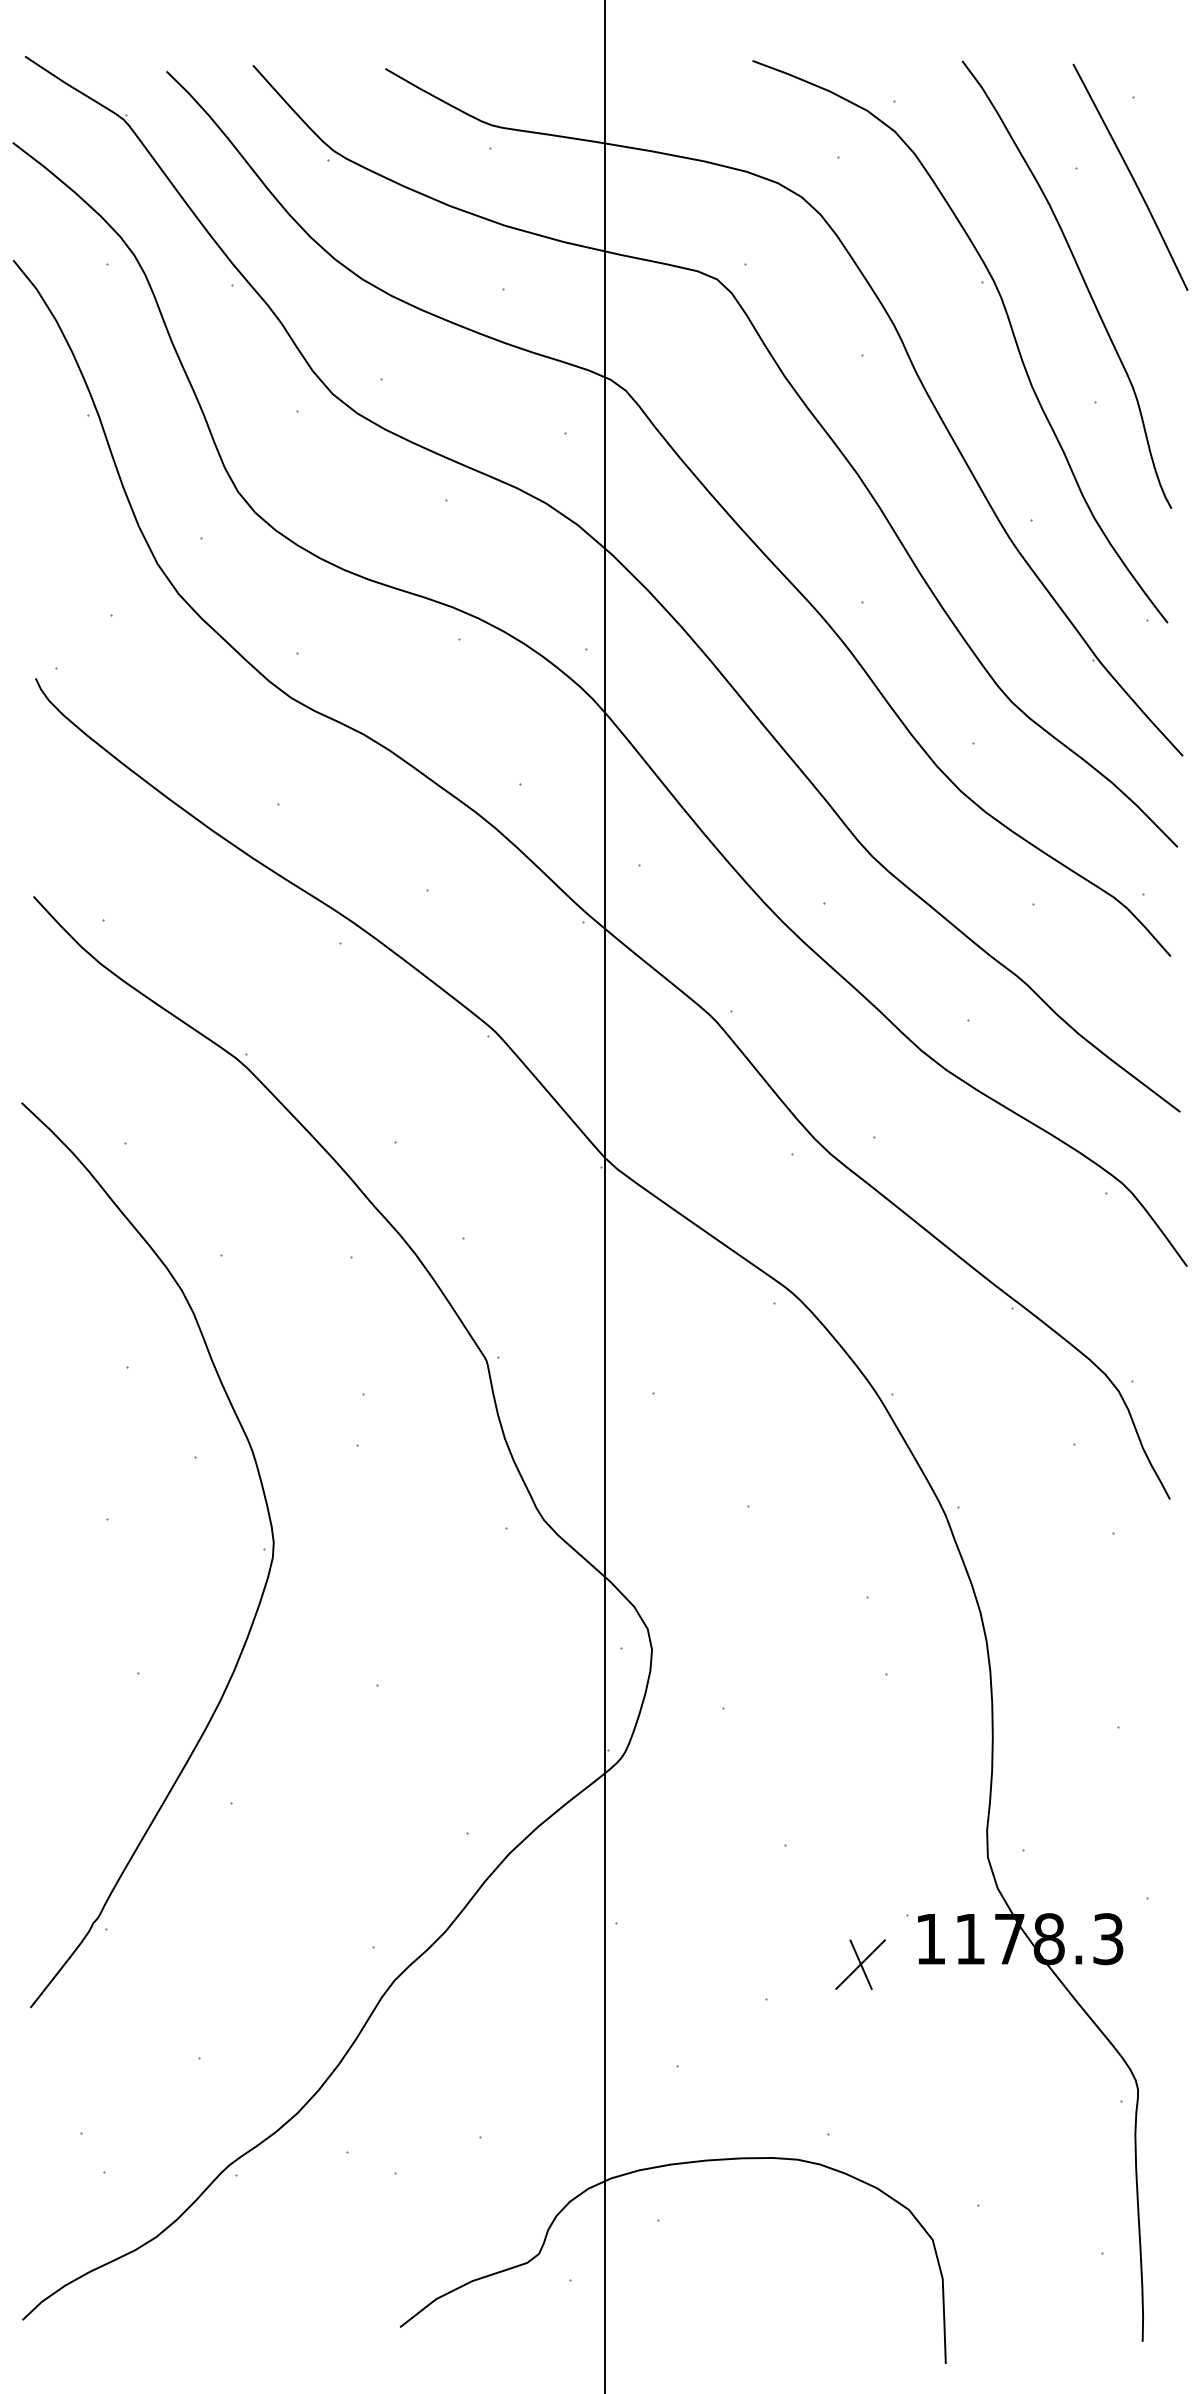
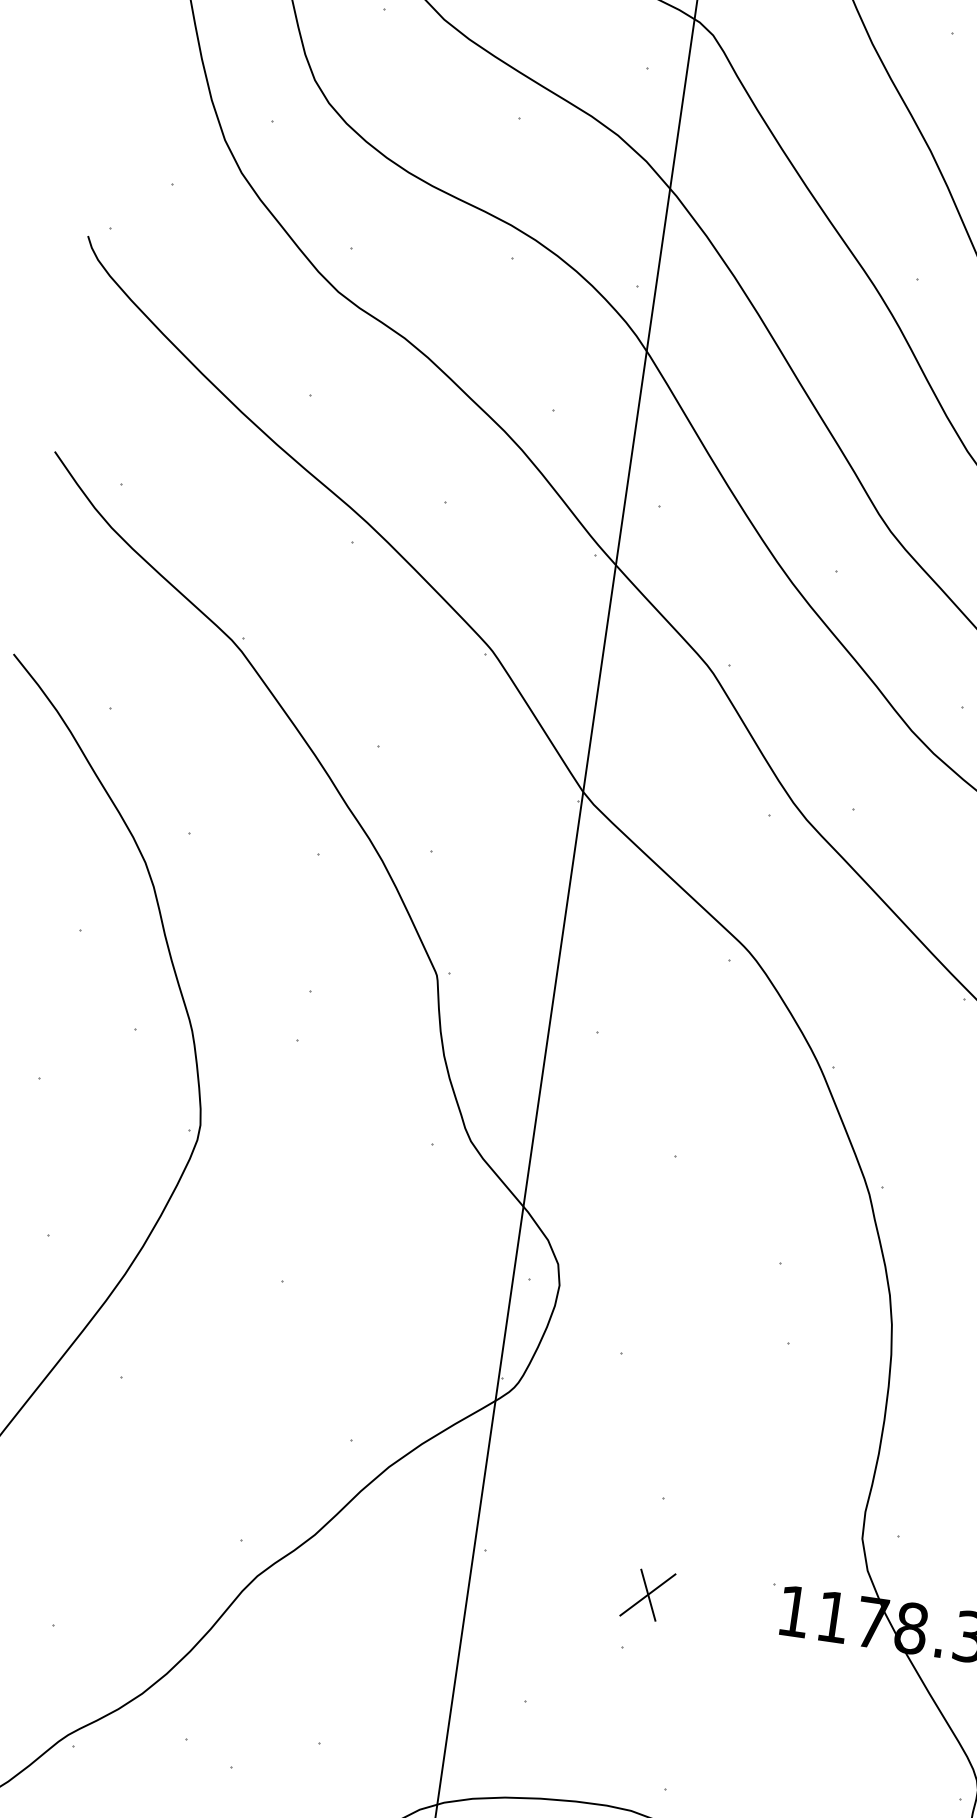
part: (860, 1964) -> (647, 1594), moved

